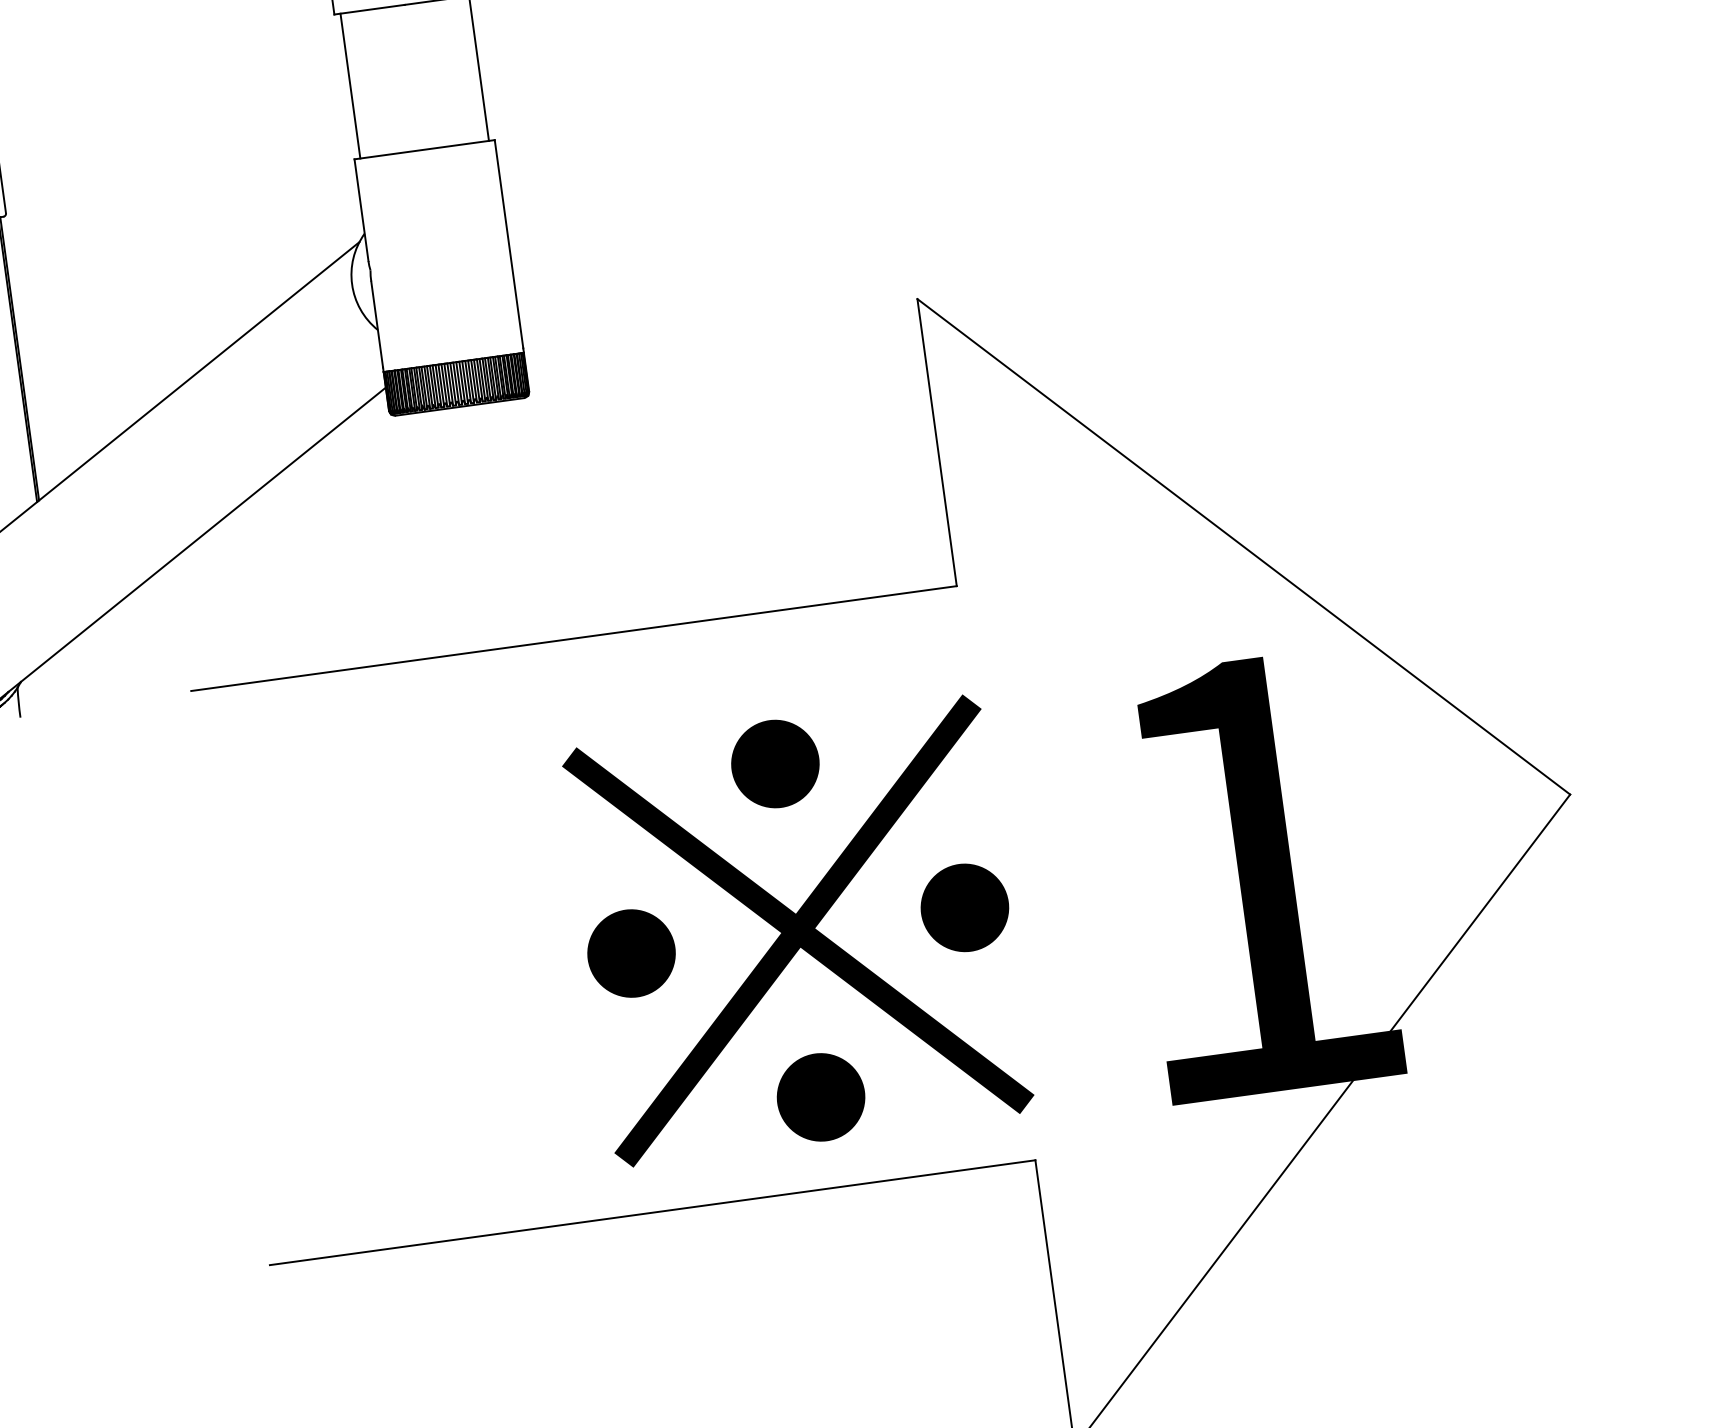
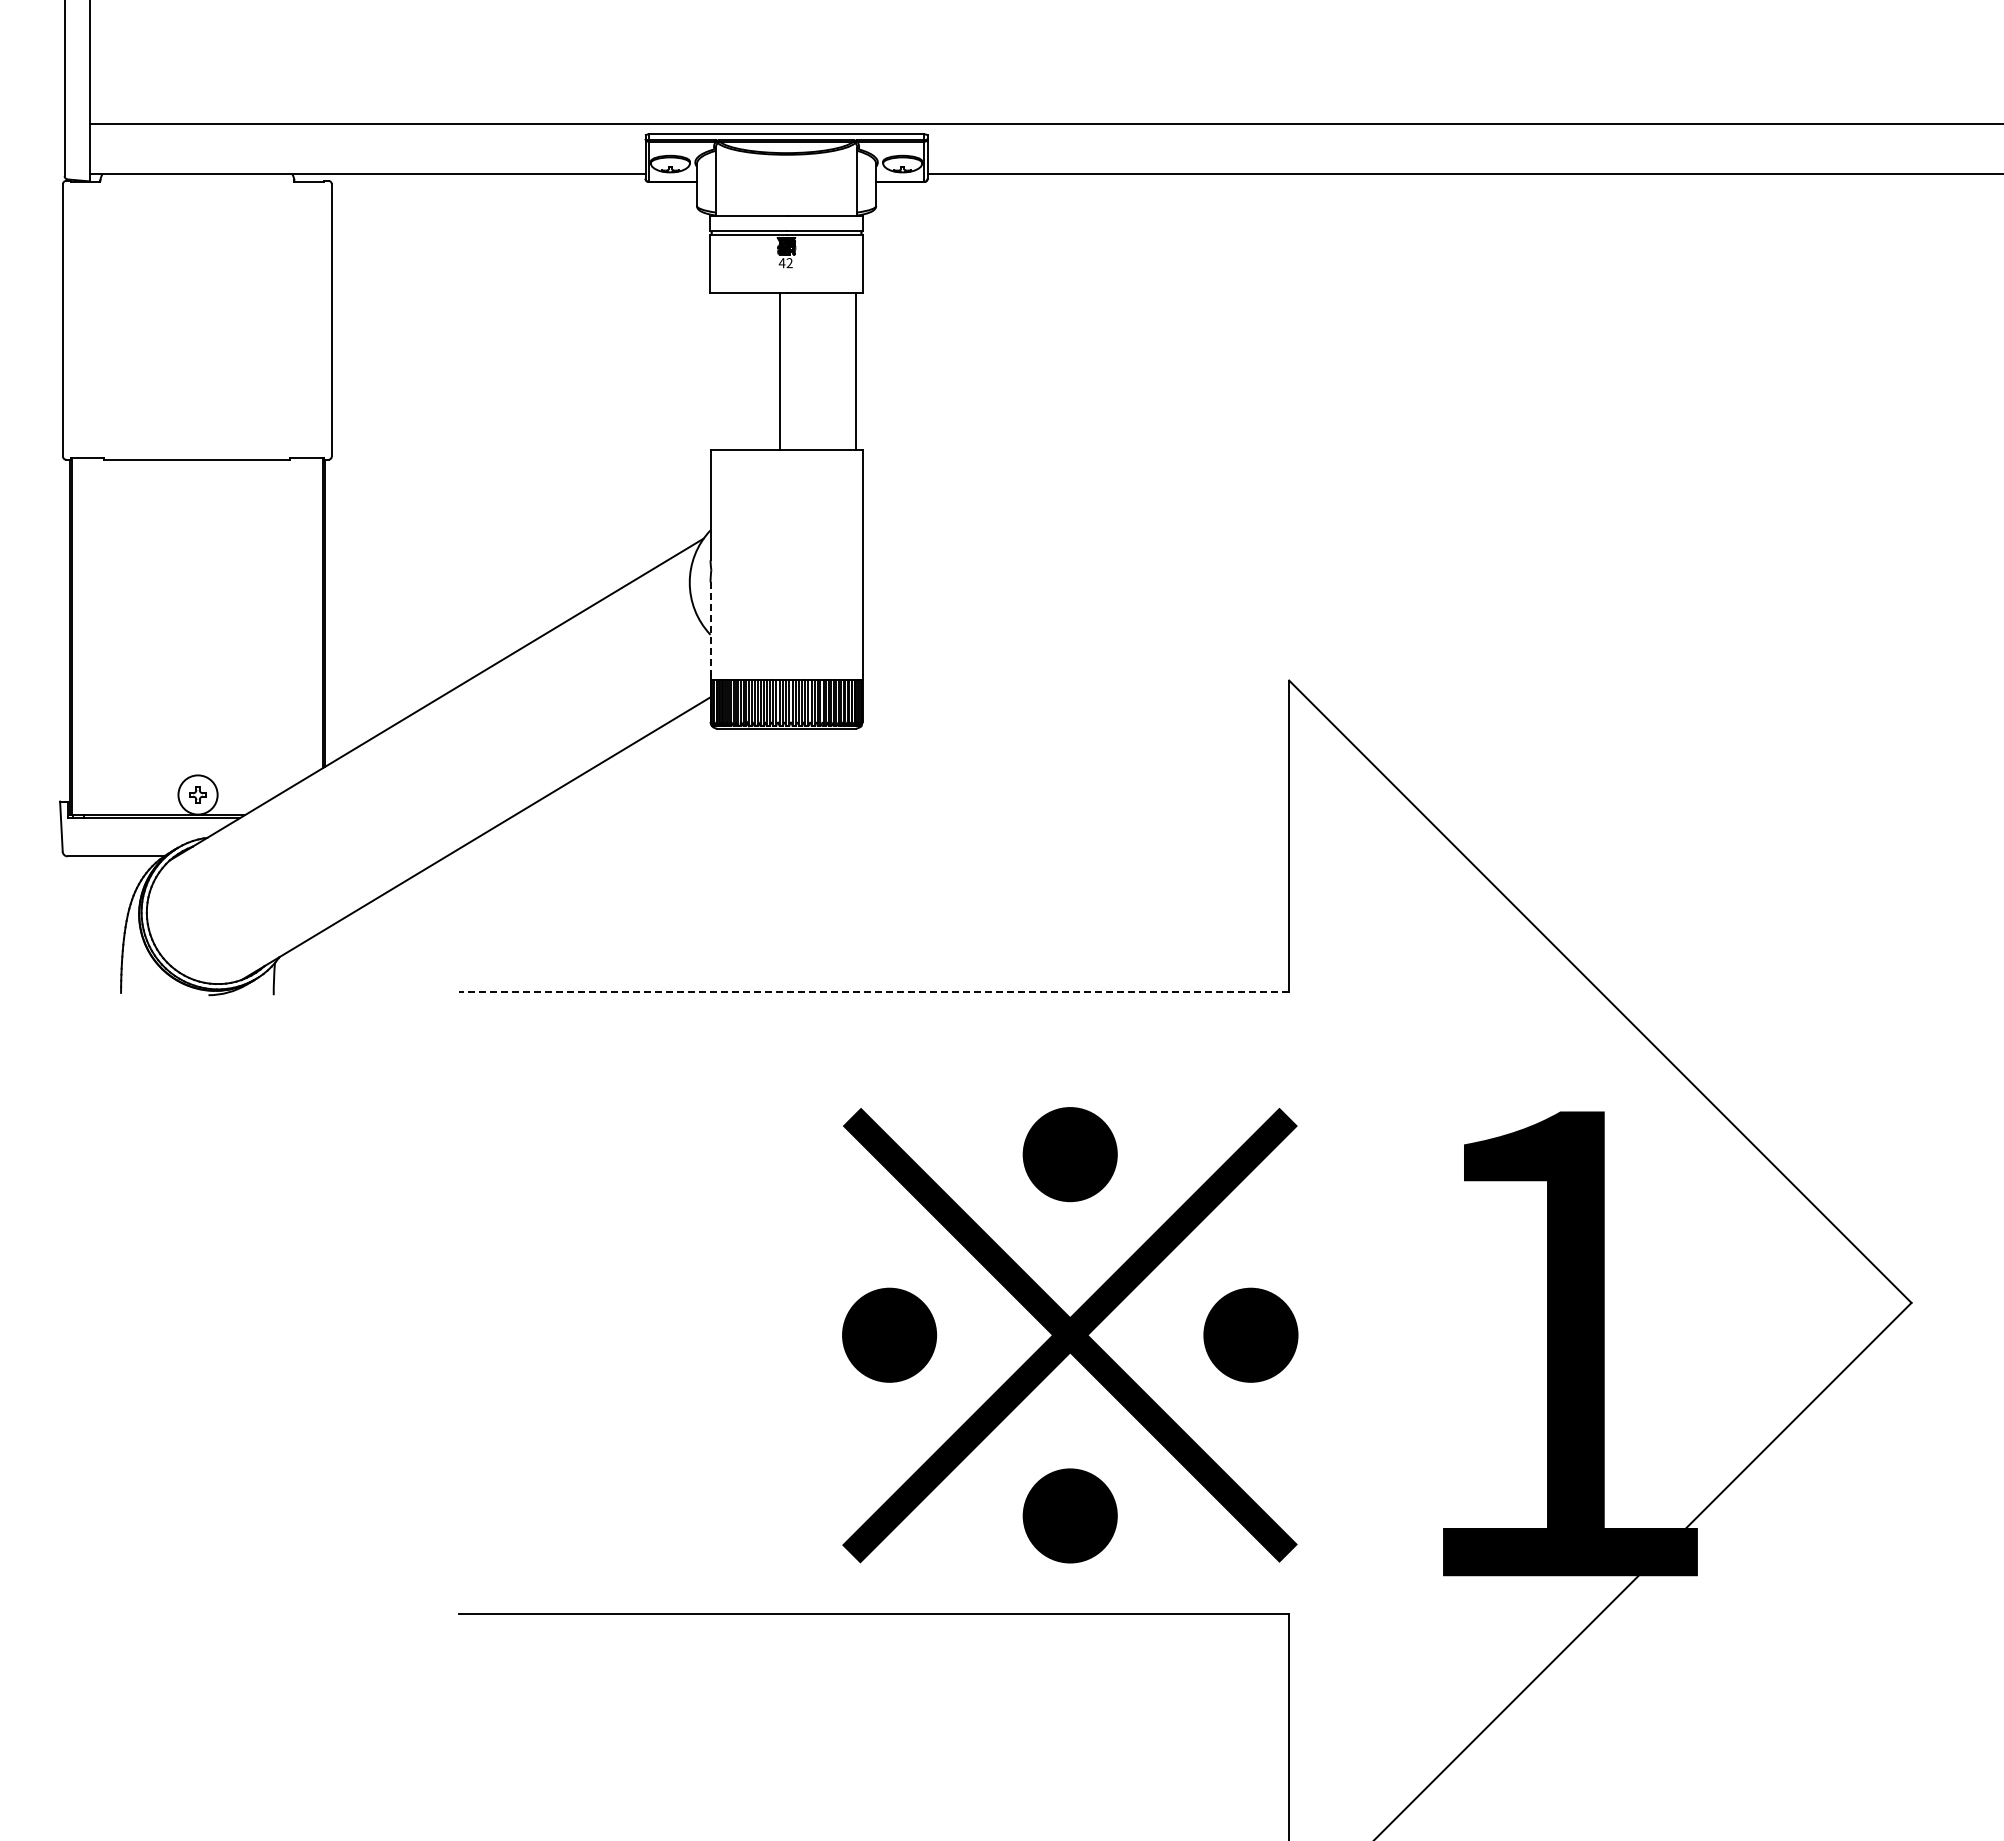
line: (349, 85) -> (779, 370), moved
line: (377, 324) -> (710, 628), solid -> dashed
line: (574, 638) -> (874, 991), solid -> dashed

